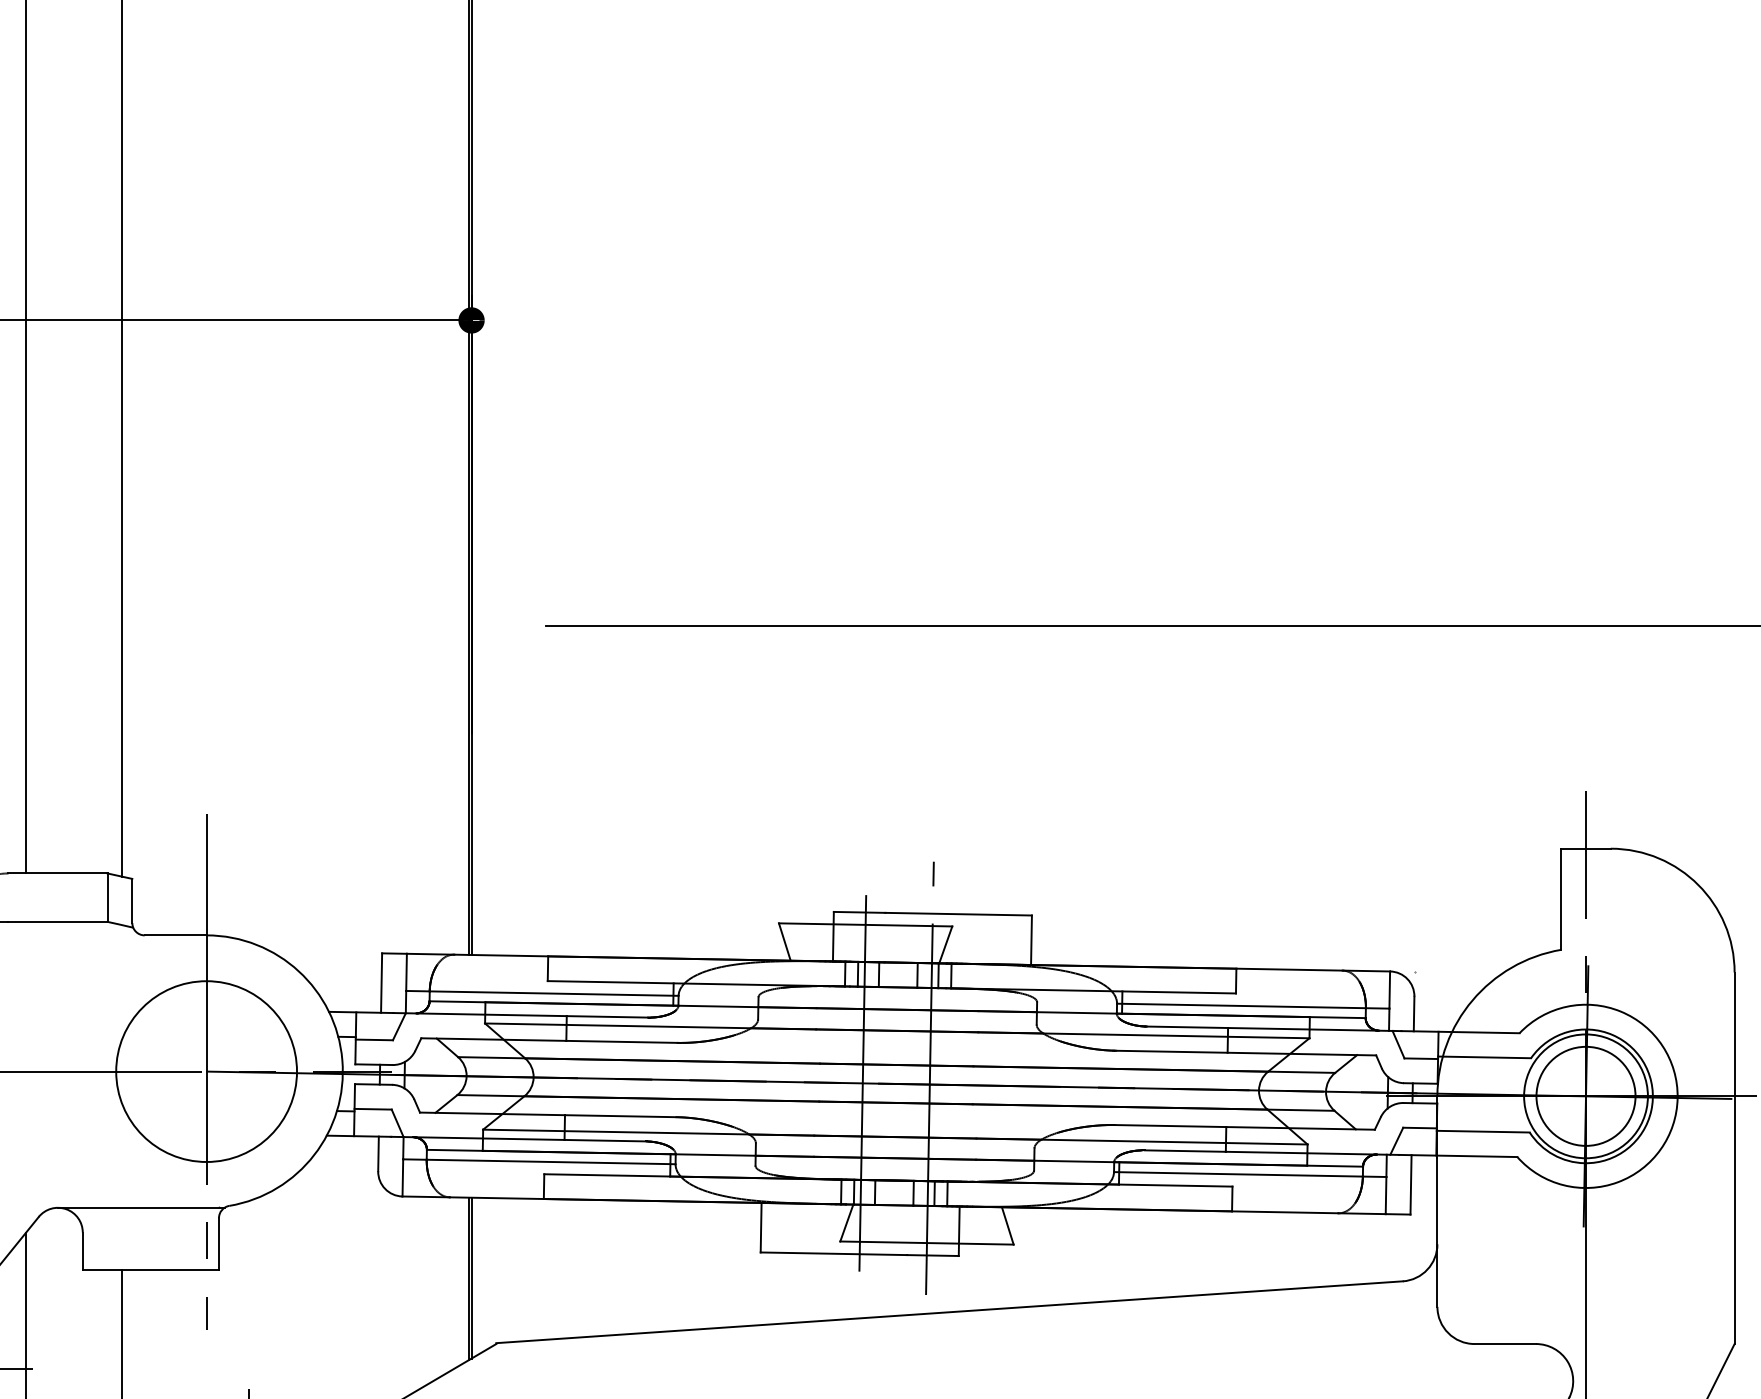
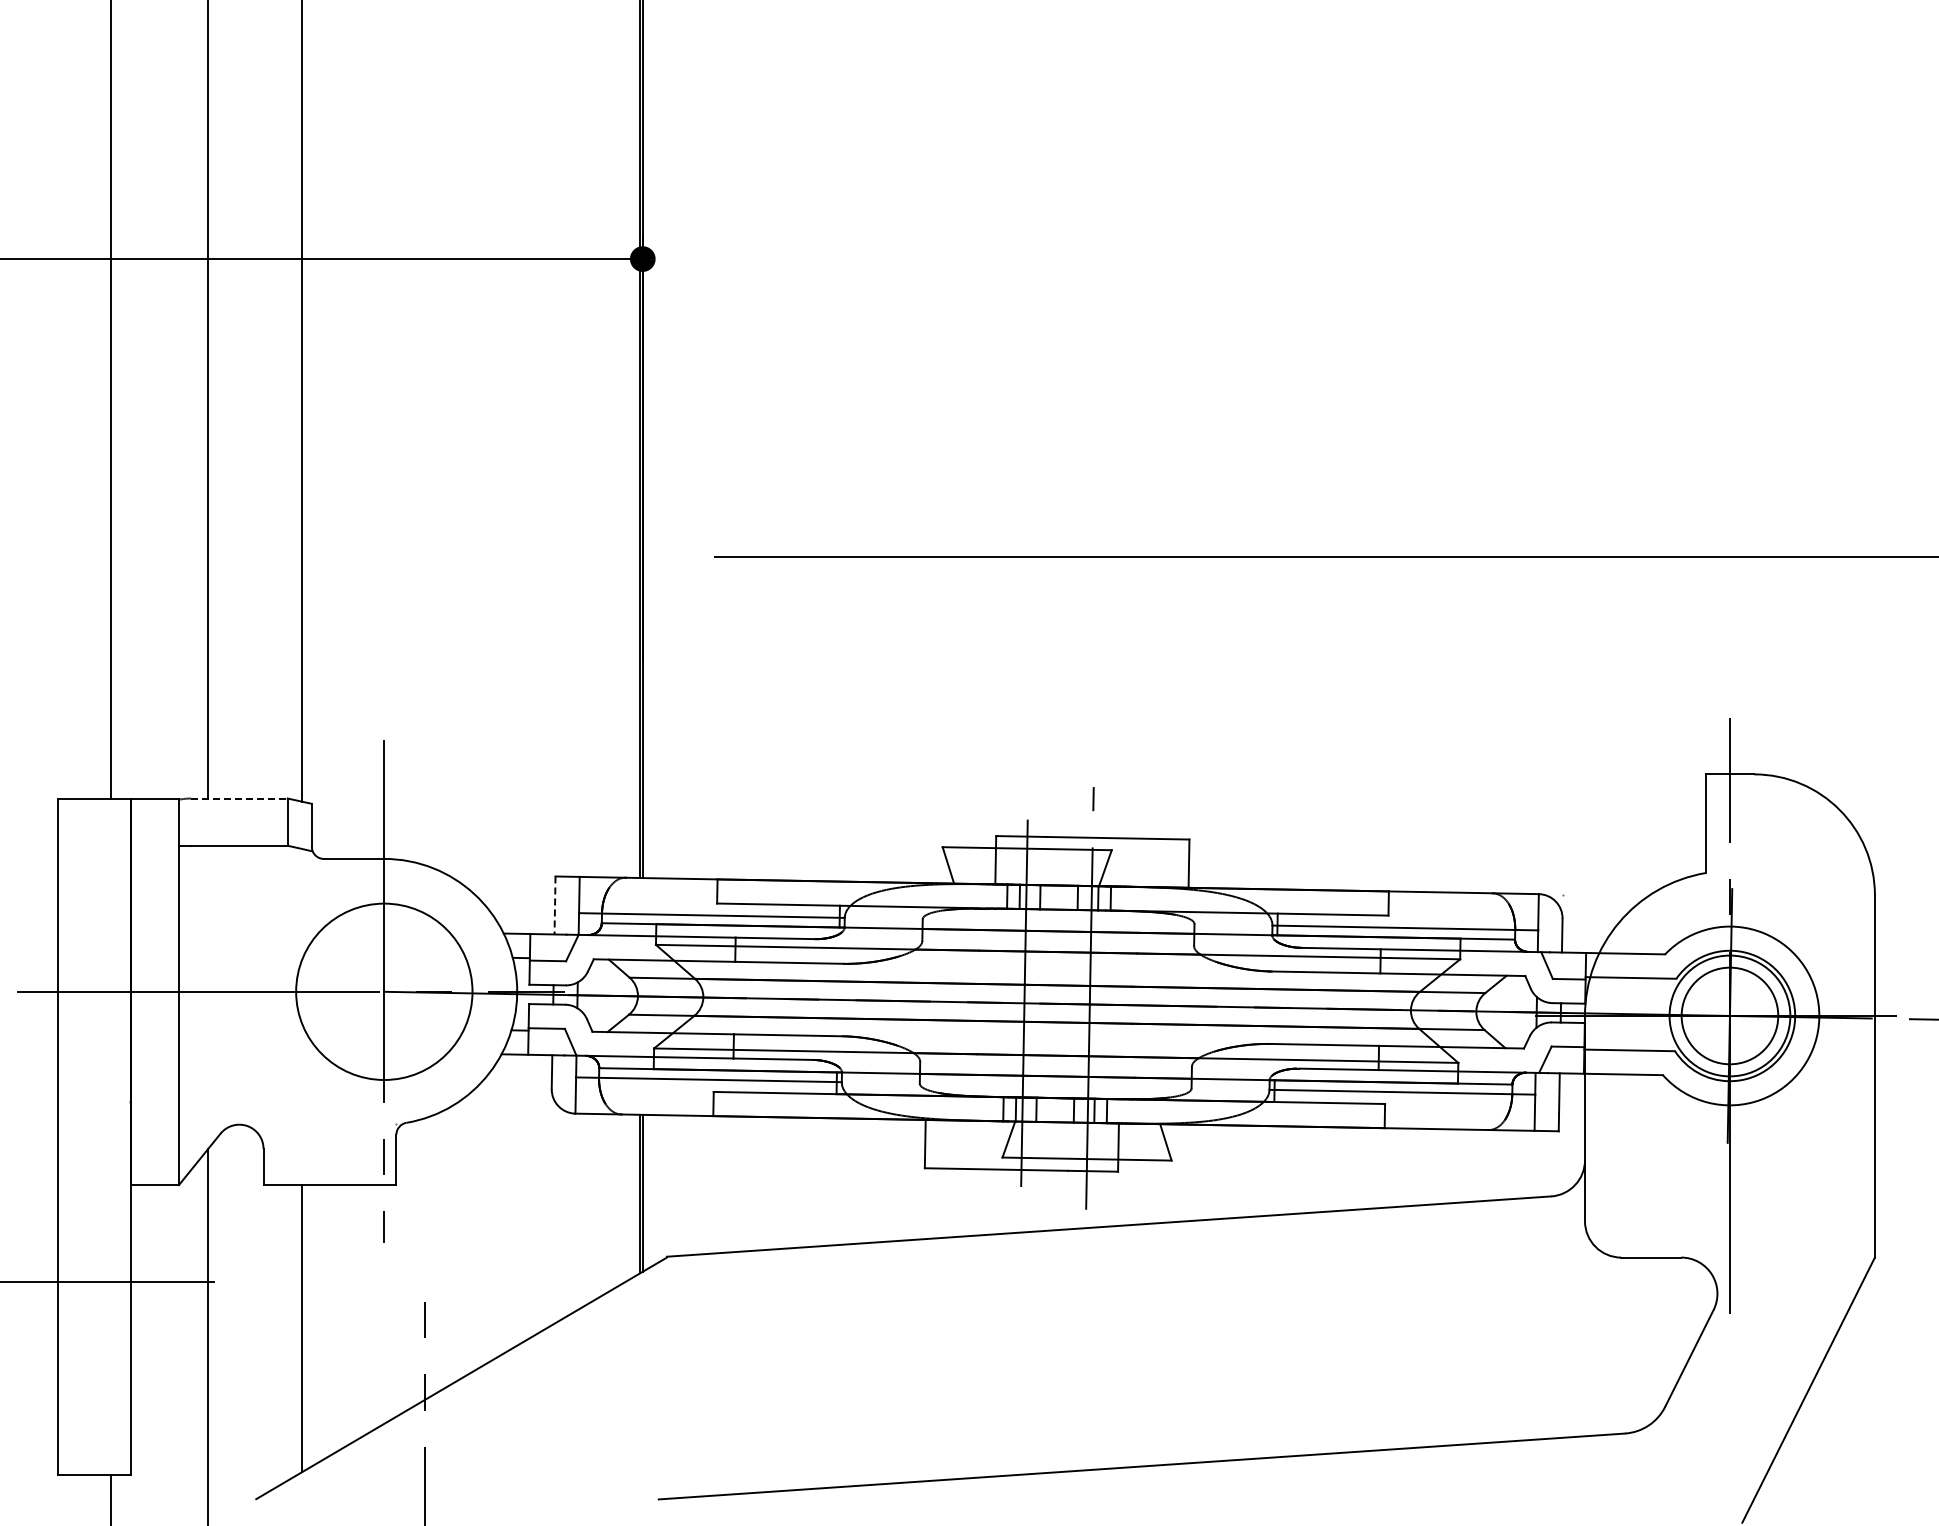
line: (58, 873) -> (239, 798), solid -> dashed
line: (382, 983) -> (555, 905), solid -> dashed
line: (141, 1207) -> (320, 1124), removed

